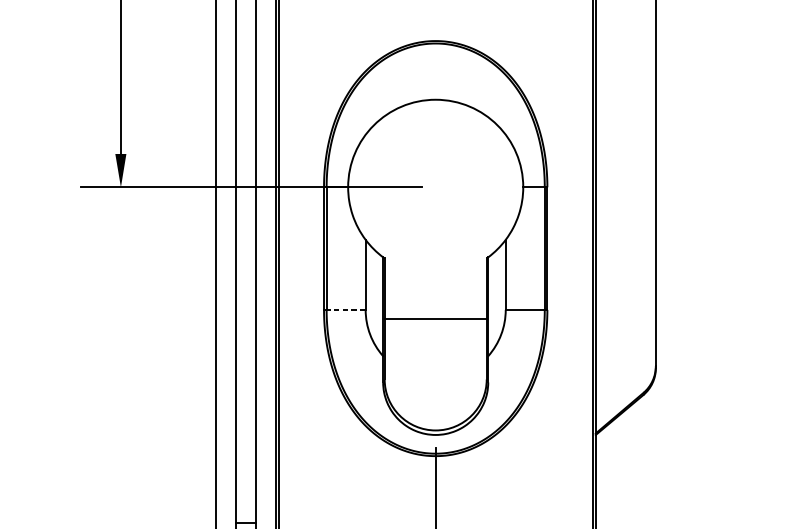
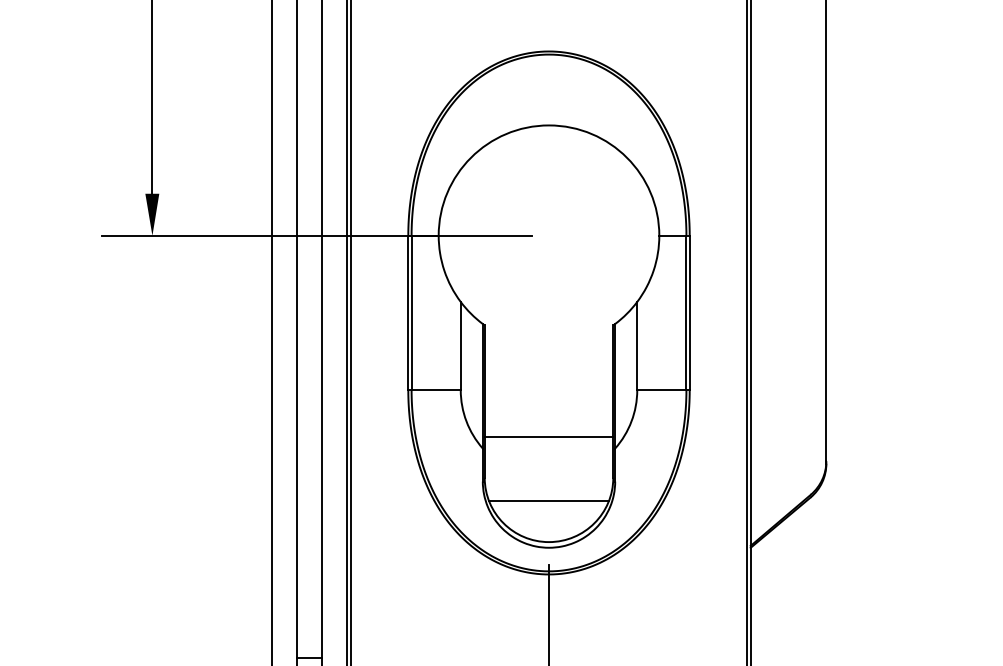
line: (346, 310) -> (436, 390), dashed -> solid
line: (435, 318) -> (548, 437), moved
line: (435, 397) -> (548, 500), added

